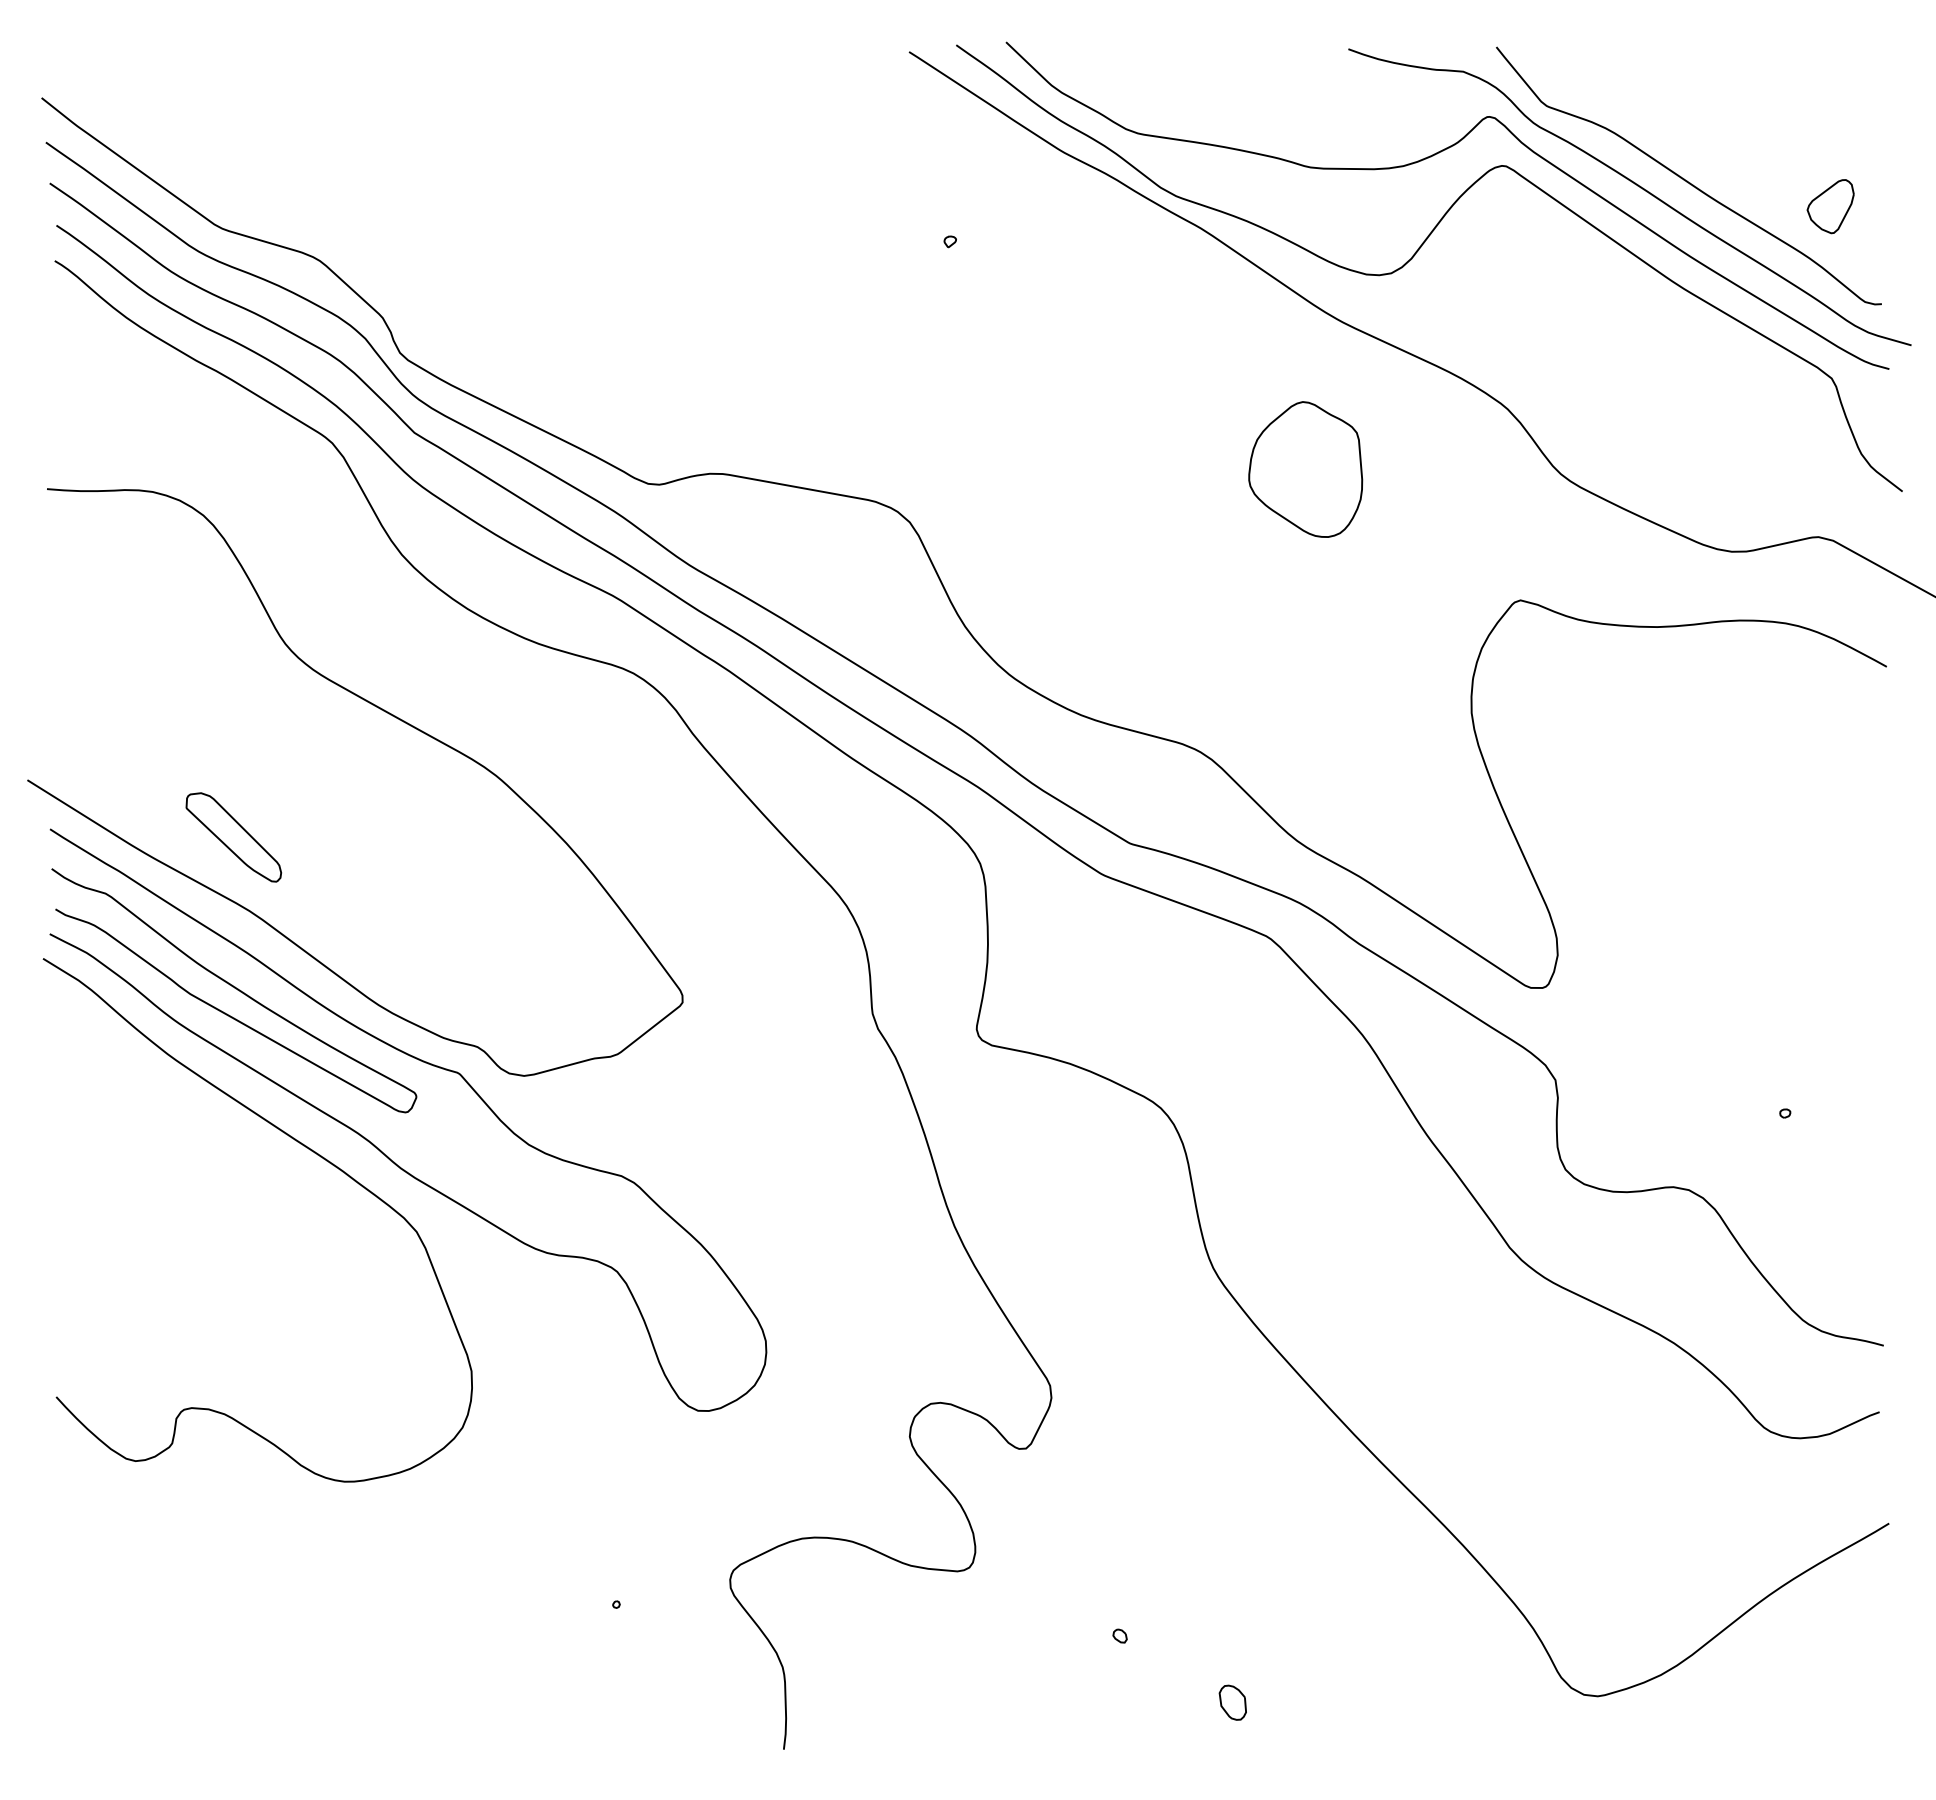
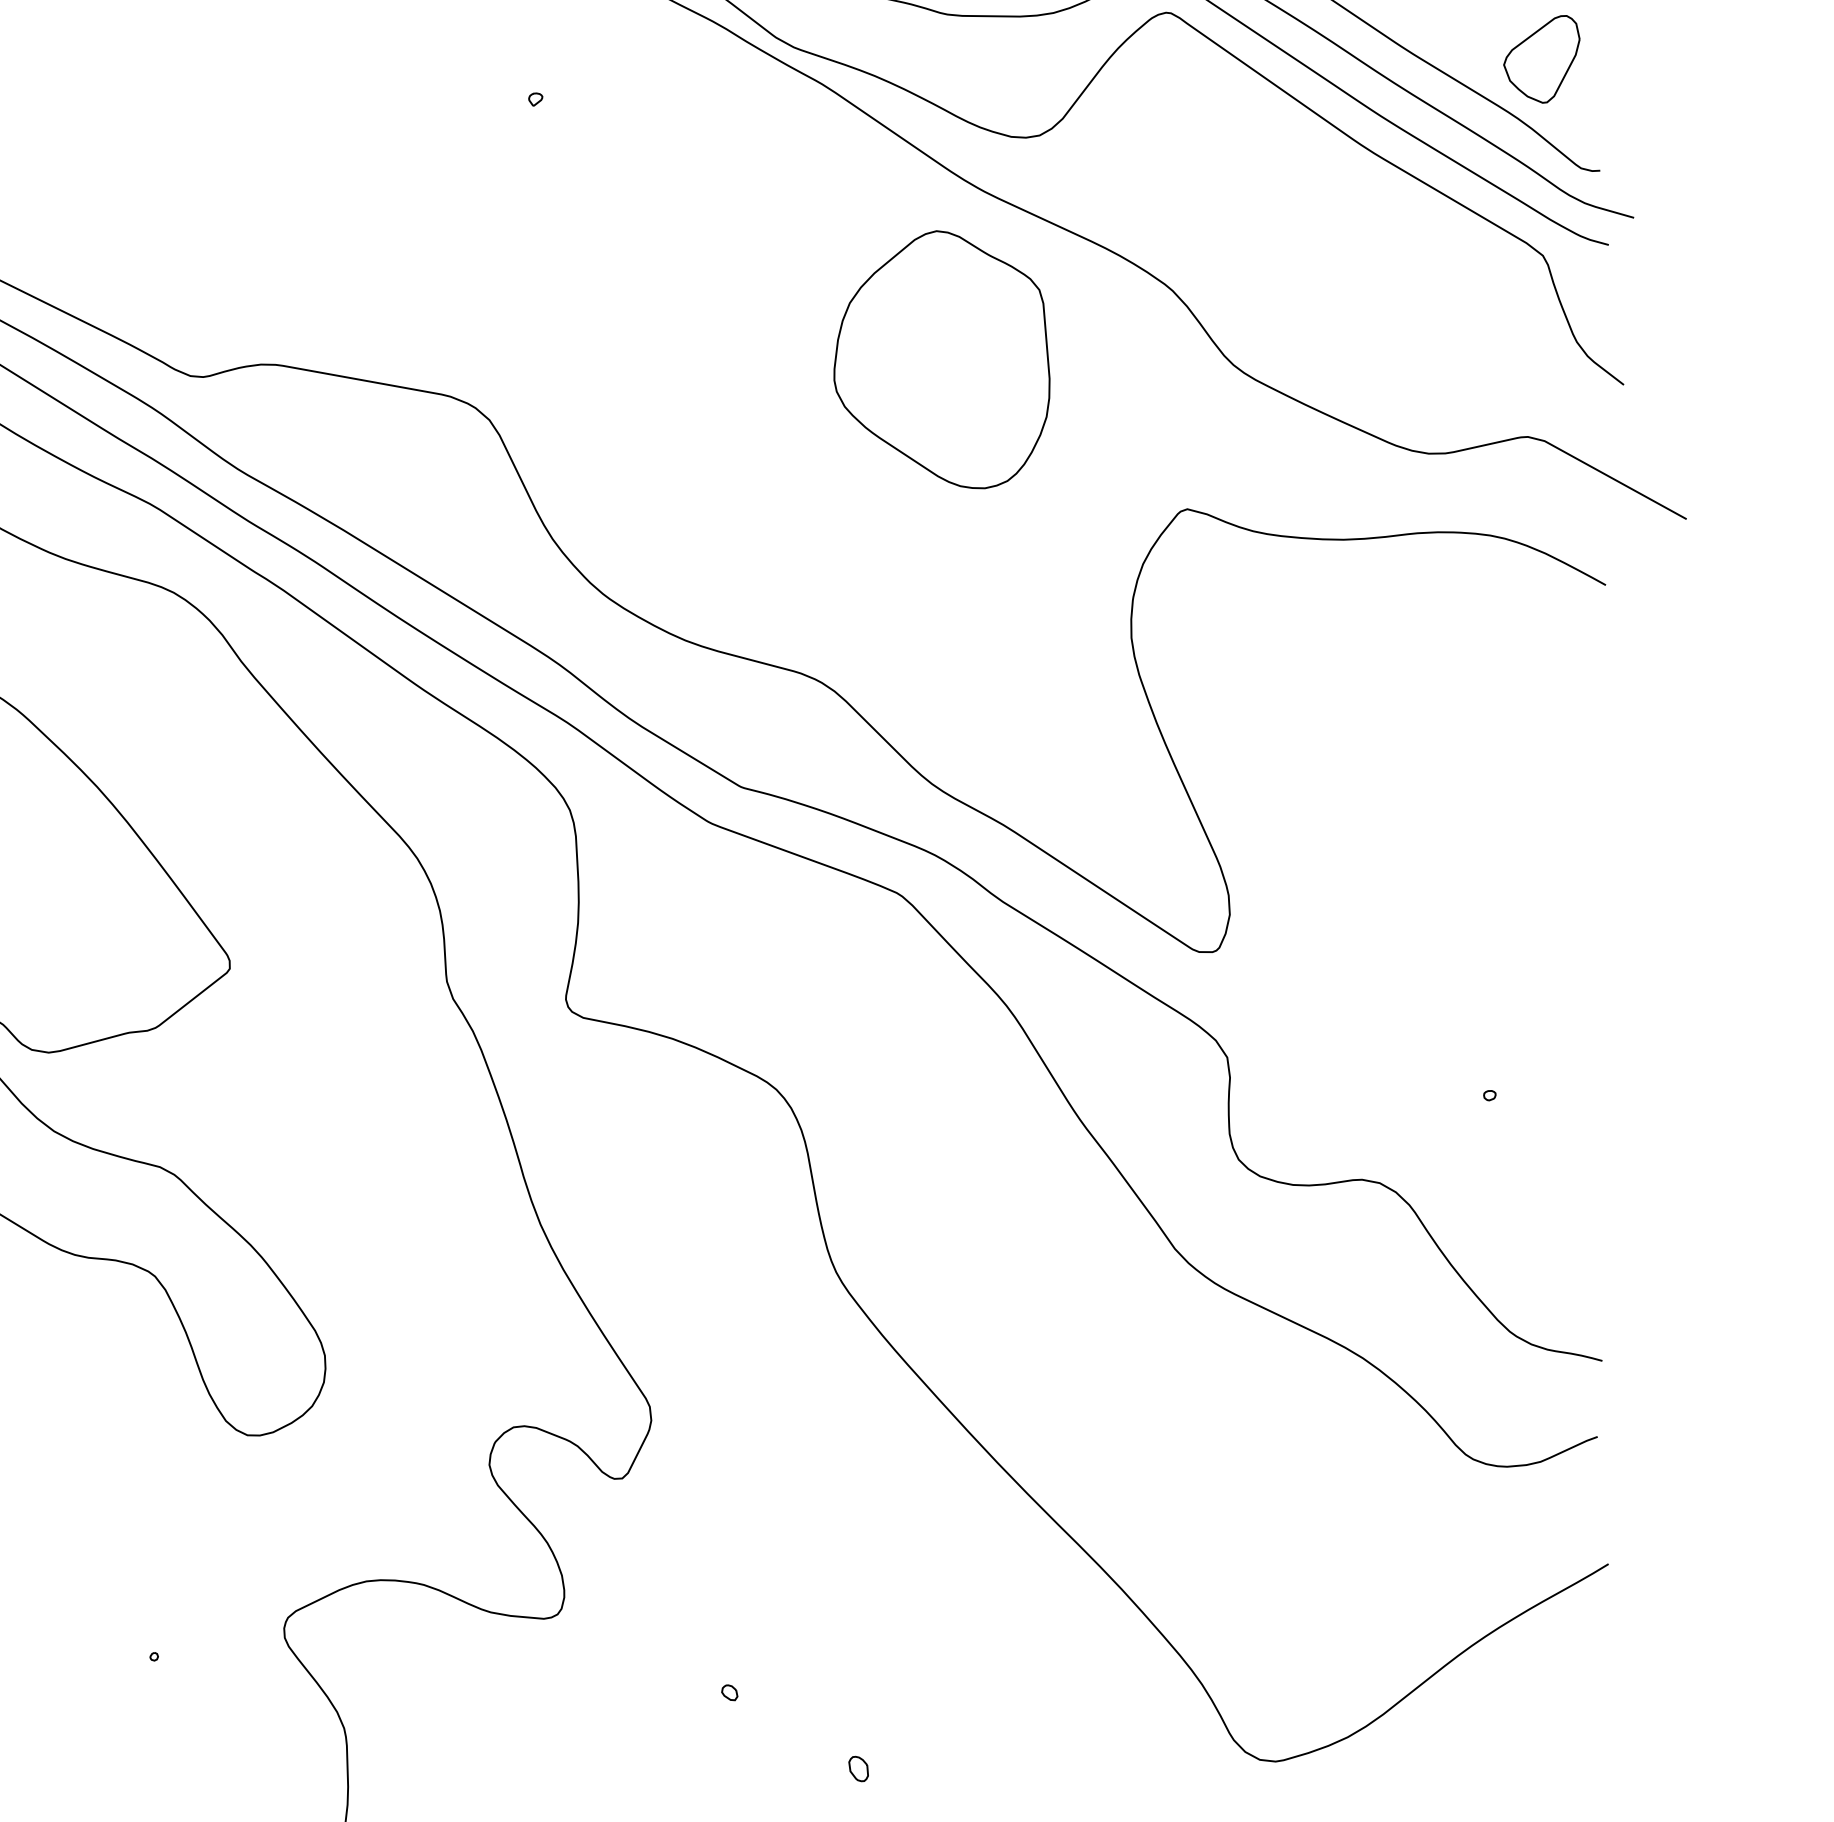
part: (1830, 206) -> (1541, 59), size x1.43
part: (1305, 469) -> (941, 359), size x1.67
part: (1232, 1702) -> (858, 1768), size x0.62

